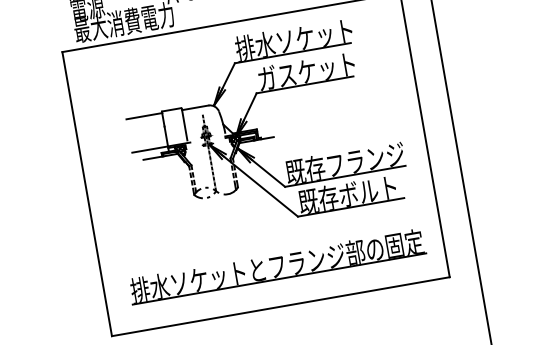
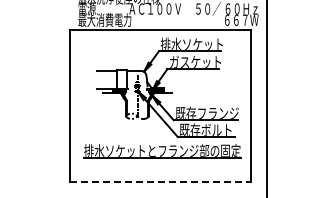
part: (277, 267) -> (162, 151), moved
line: (280, 306) -> (160, 182), solid -> dashed

